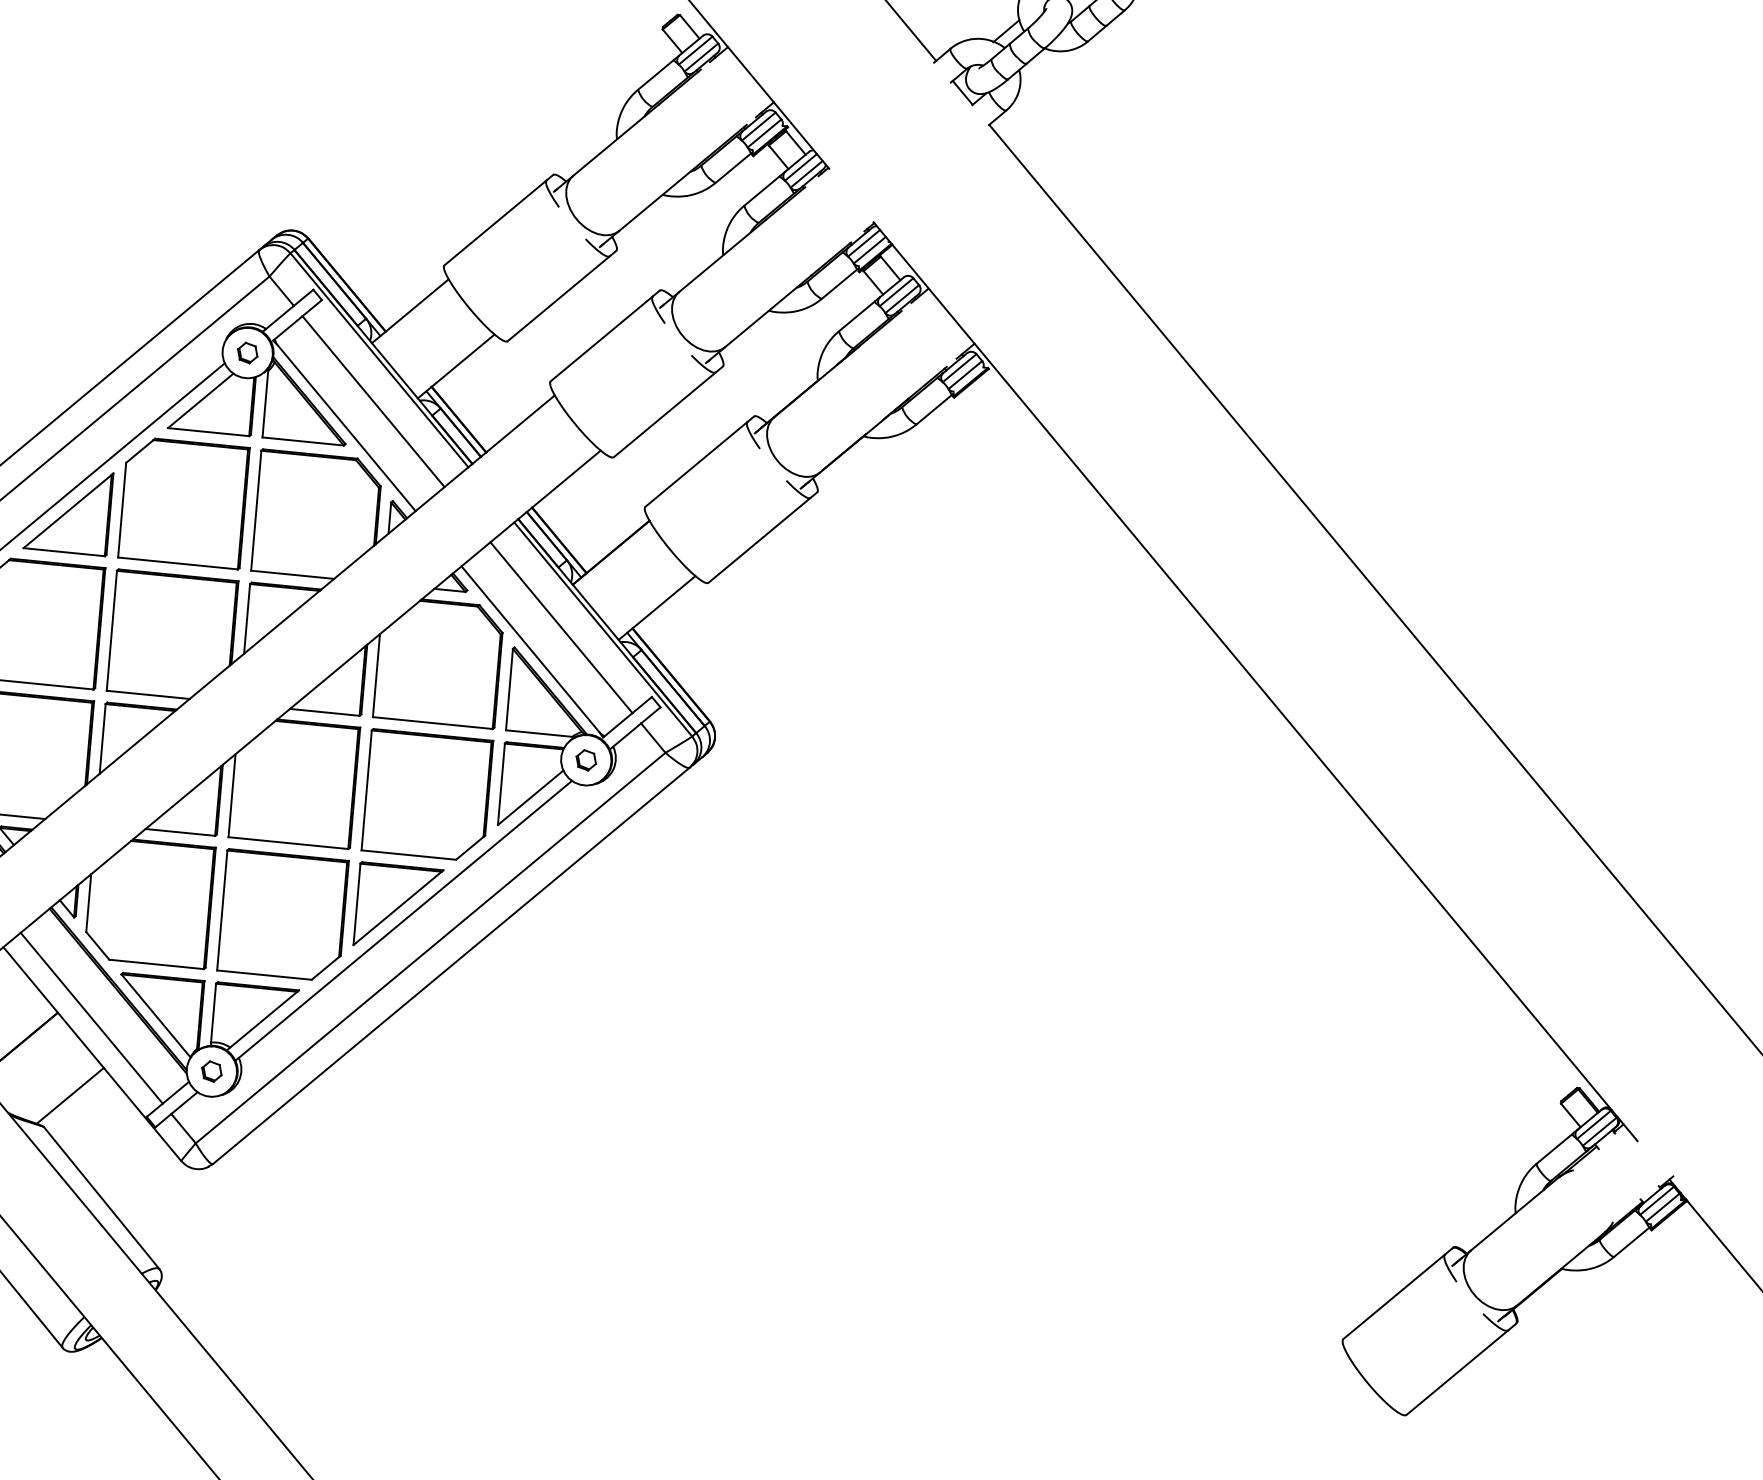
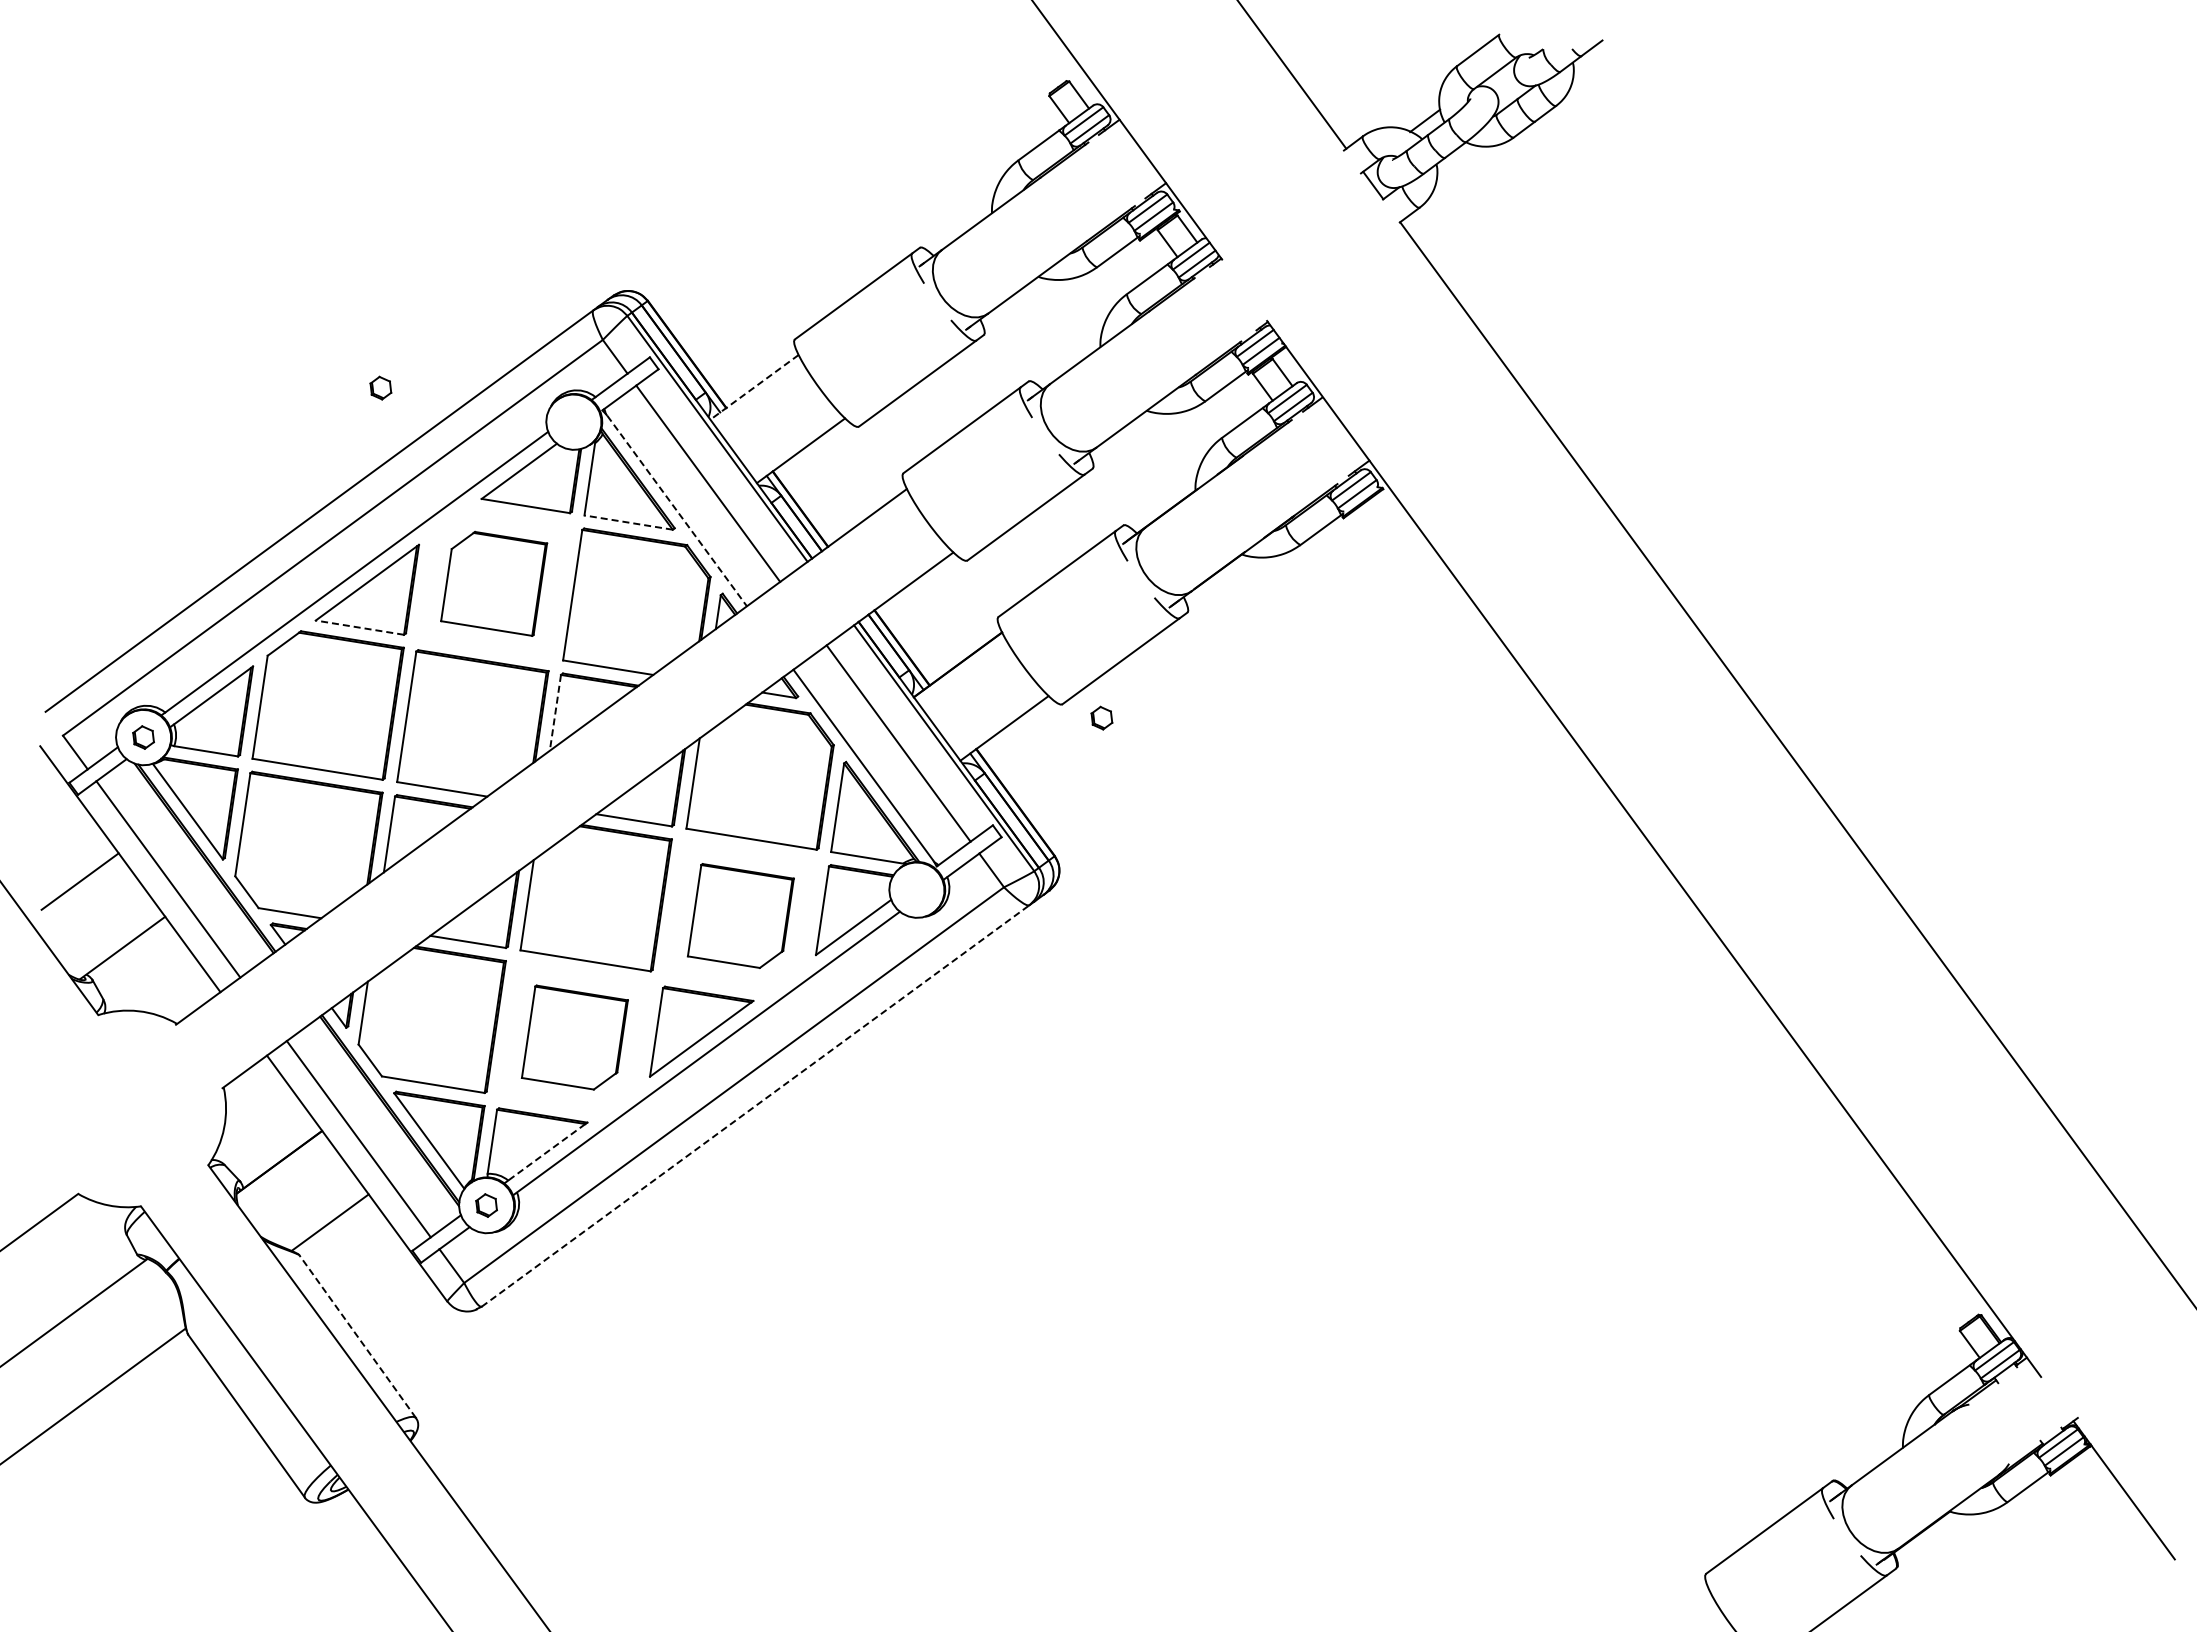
line: (410, 311) -> (754, 387), solid -> dashed
part: (247, 352) -> (380, 387), moved
line: (347, 428) -> (677, 511), solid -> dashed
line: (303, 441) -> (628, 522), solid -> dashed
part: (183, 504) -> (493, 583), size x0.7
line: (63, 552) -> (359, 627), solid -> dashed
line: (247, 619) -> (555, 713), solid -> dashed
part: (585, 759) -> (1101, 717), moved
part: (426, 793) -> (740, 915), size x0.7
part: (282, 913) -> (574, 1037), size x0.7
line: (451, 966) -> (755, 1106), solid -> dashed
line: (263, 1019) -> (546, 1152), solid -> dashed
line: (101, 1198) -> (357, 1336), solid -> dashed

